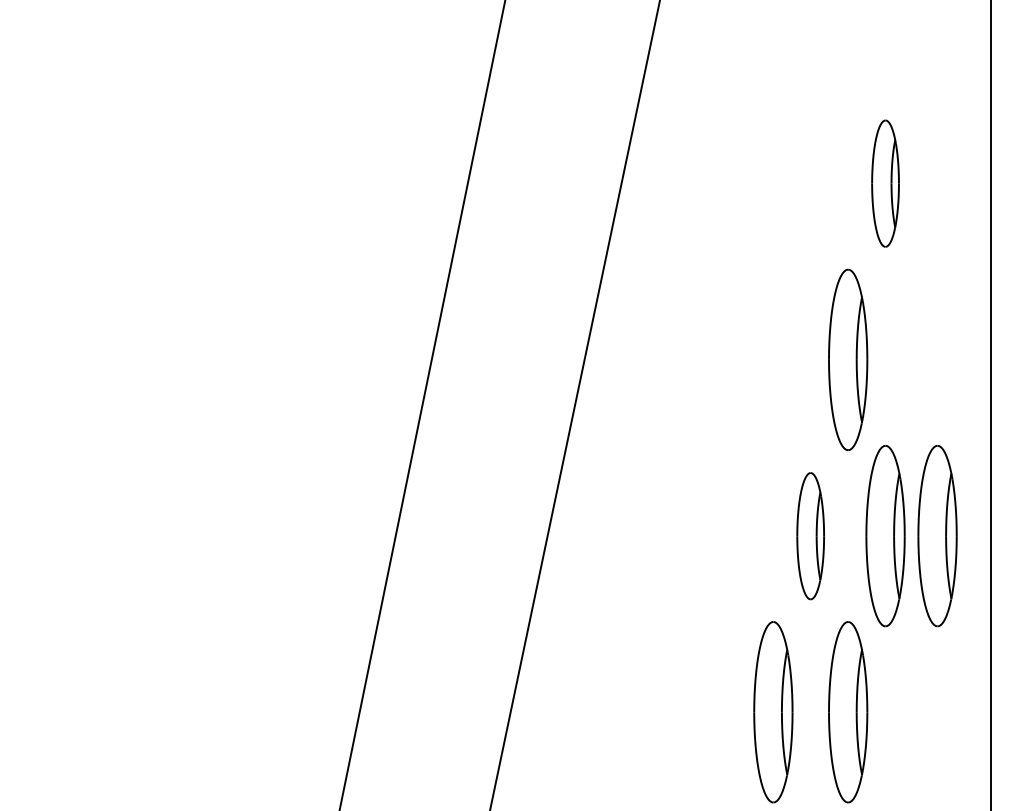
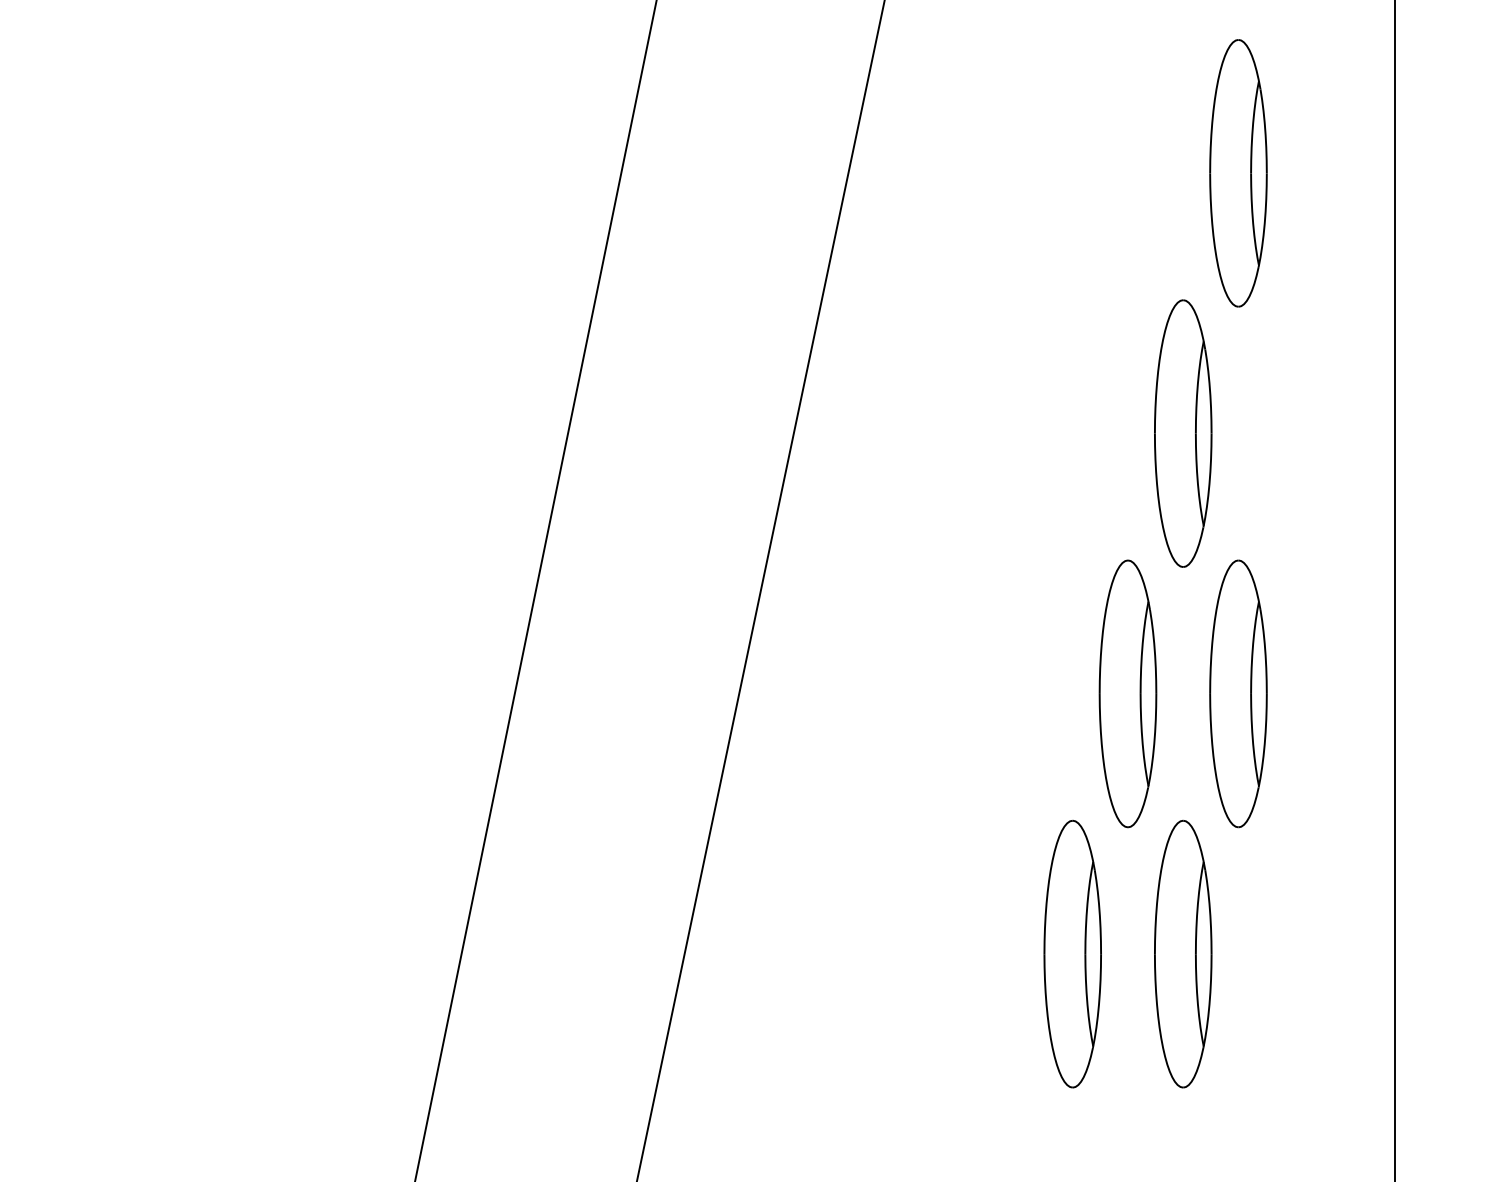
part: (885, 183) -> (1238, 172), size x1.43
part: (810, 536) -> (1127, 694), size x1.43
part: (937, 536) -> (1315, 694), removed

